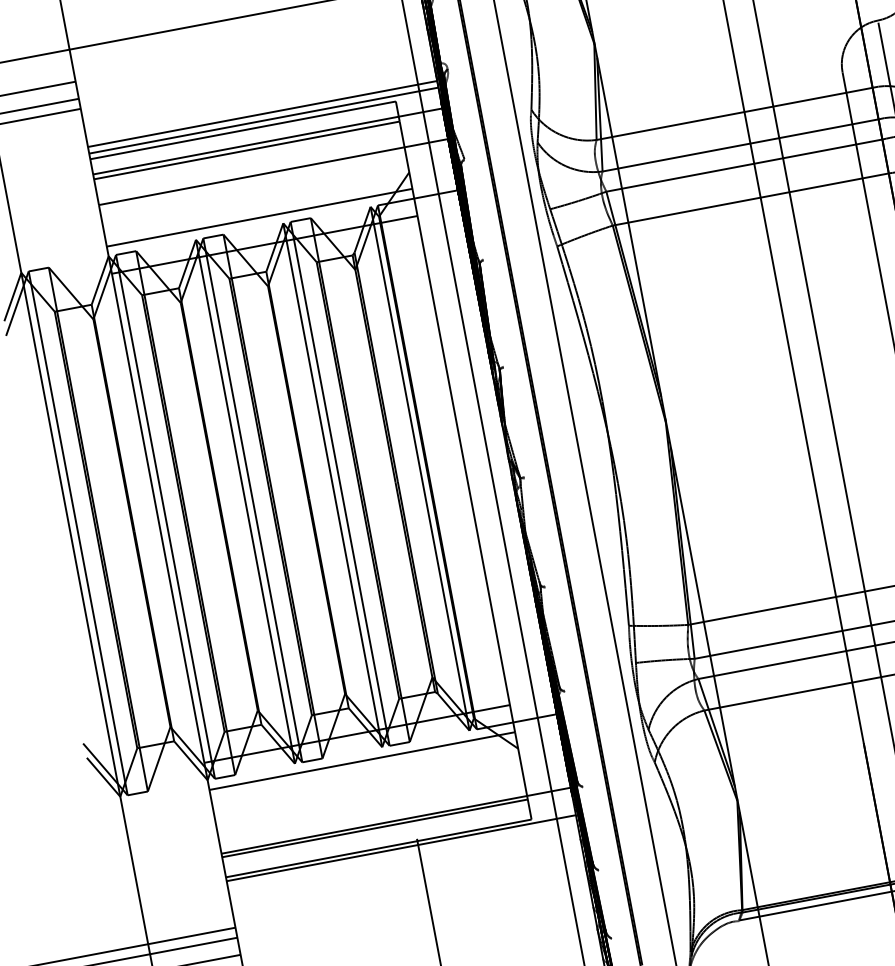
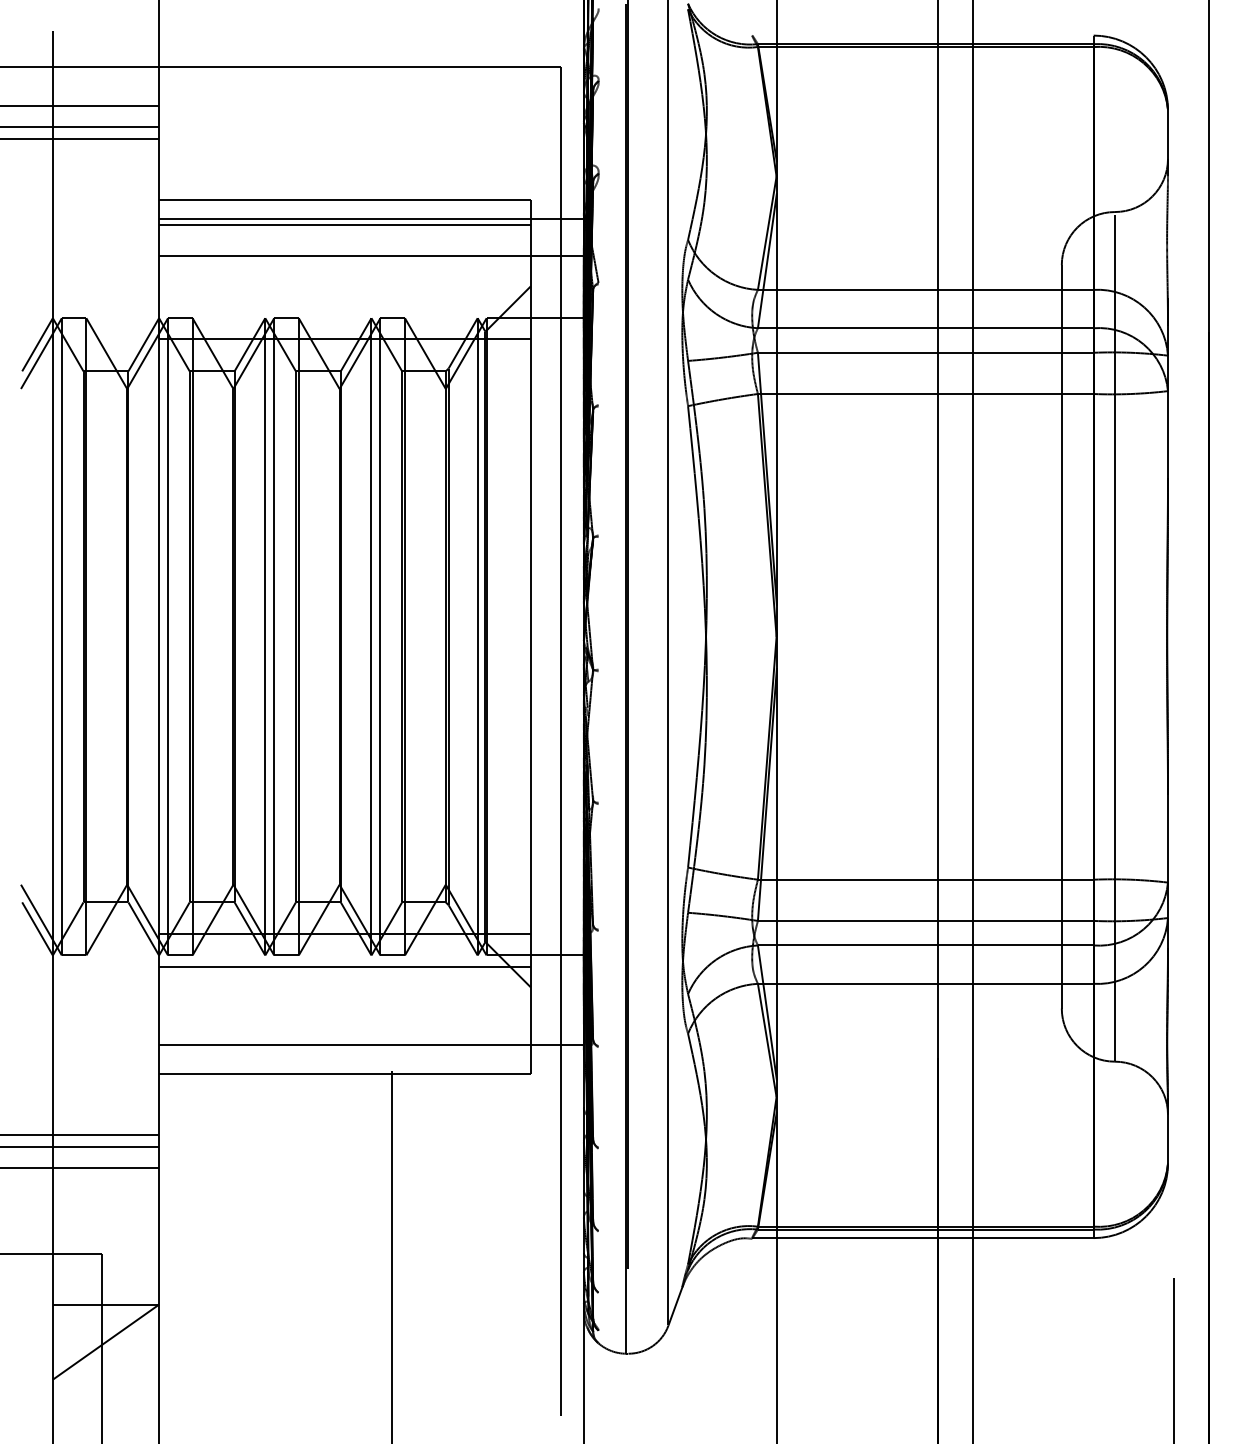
line: (262, 114) -> (371, 185), removed
line: (263, 120) -> (371, 193), removed
line: (259, 217) -> (344, 306), removed
line: (374, 828) -> (344, 1049), removed
line: (401, 848) -> (371, 1078), removed

